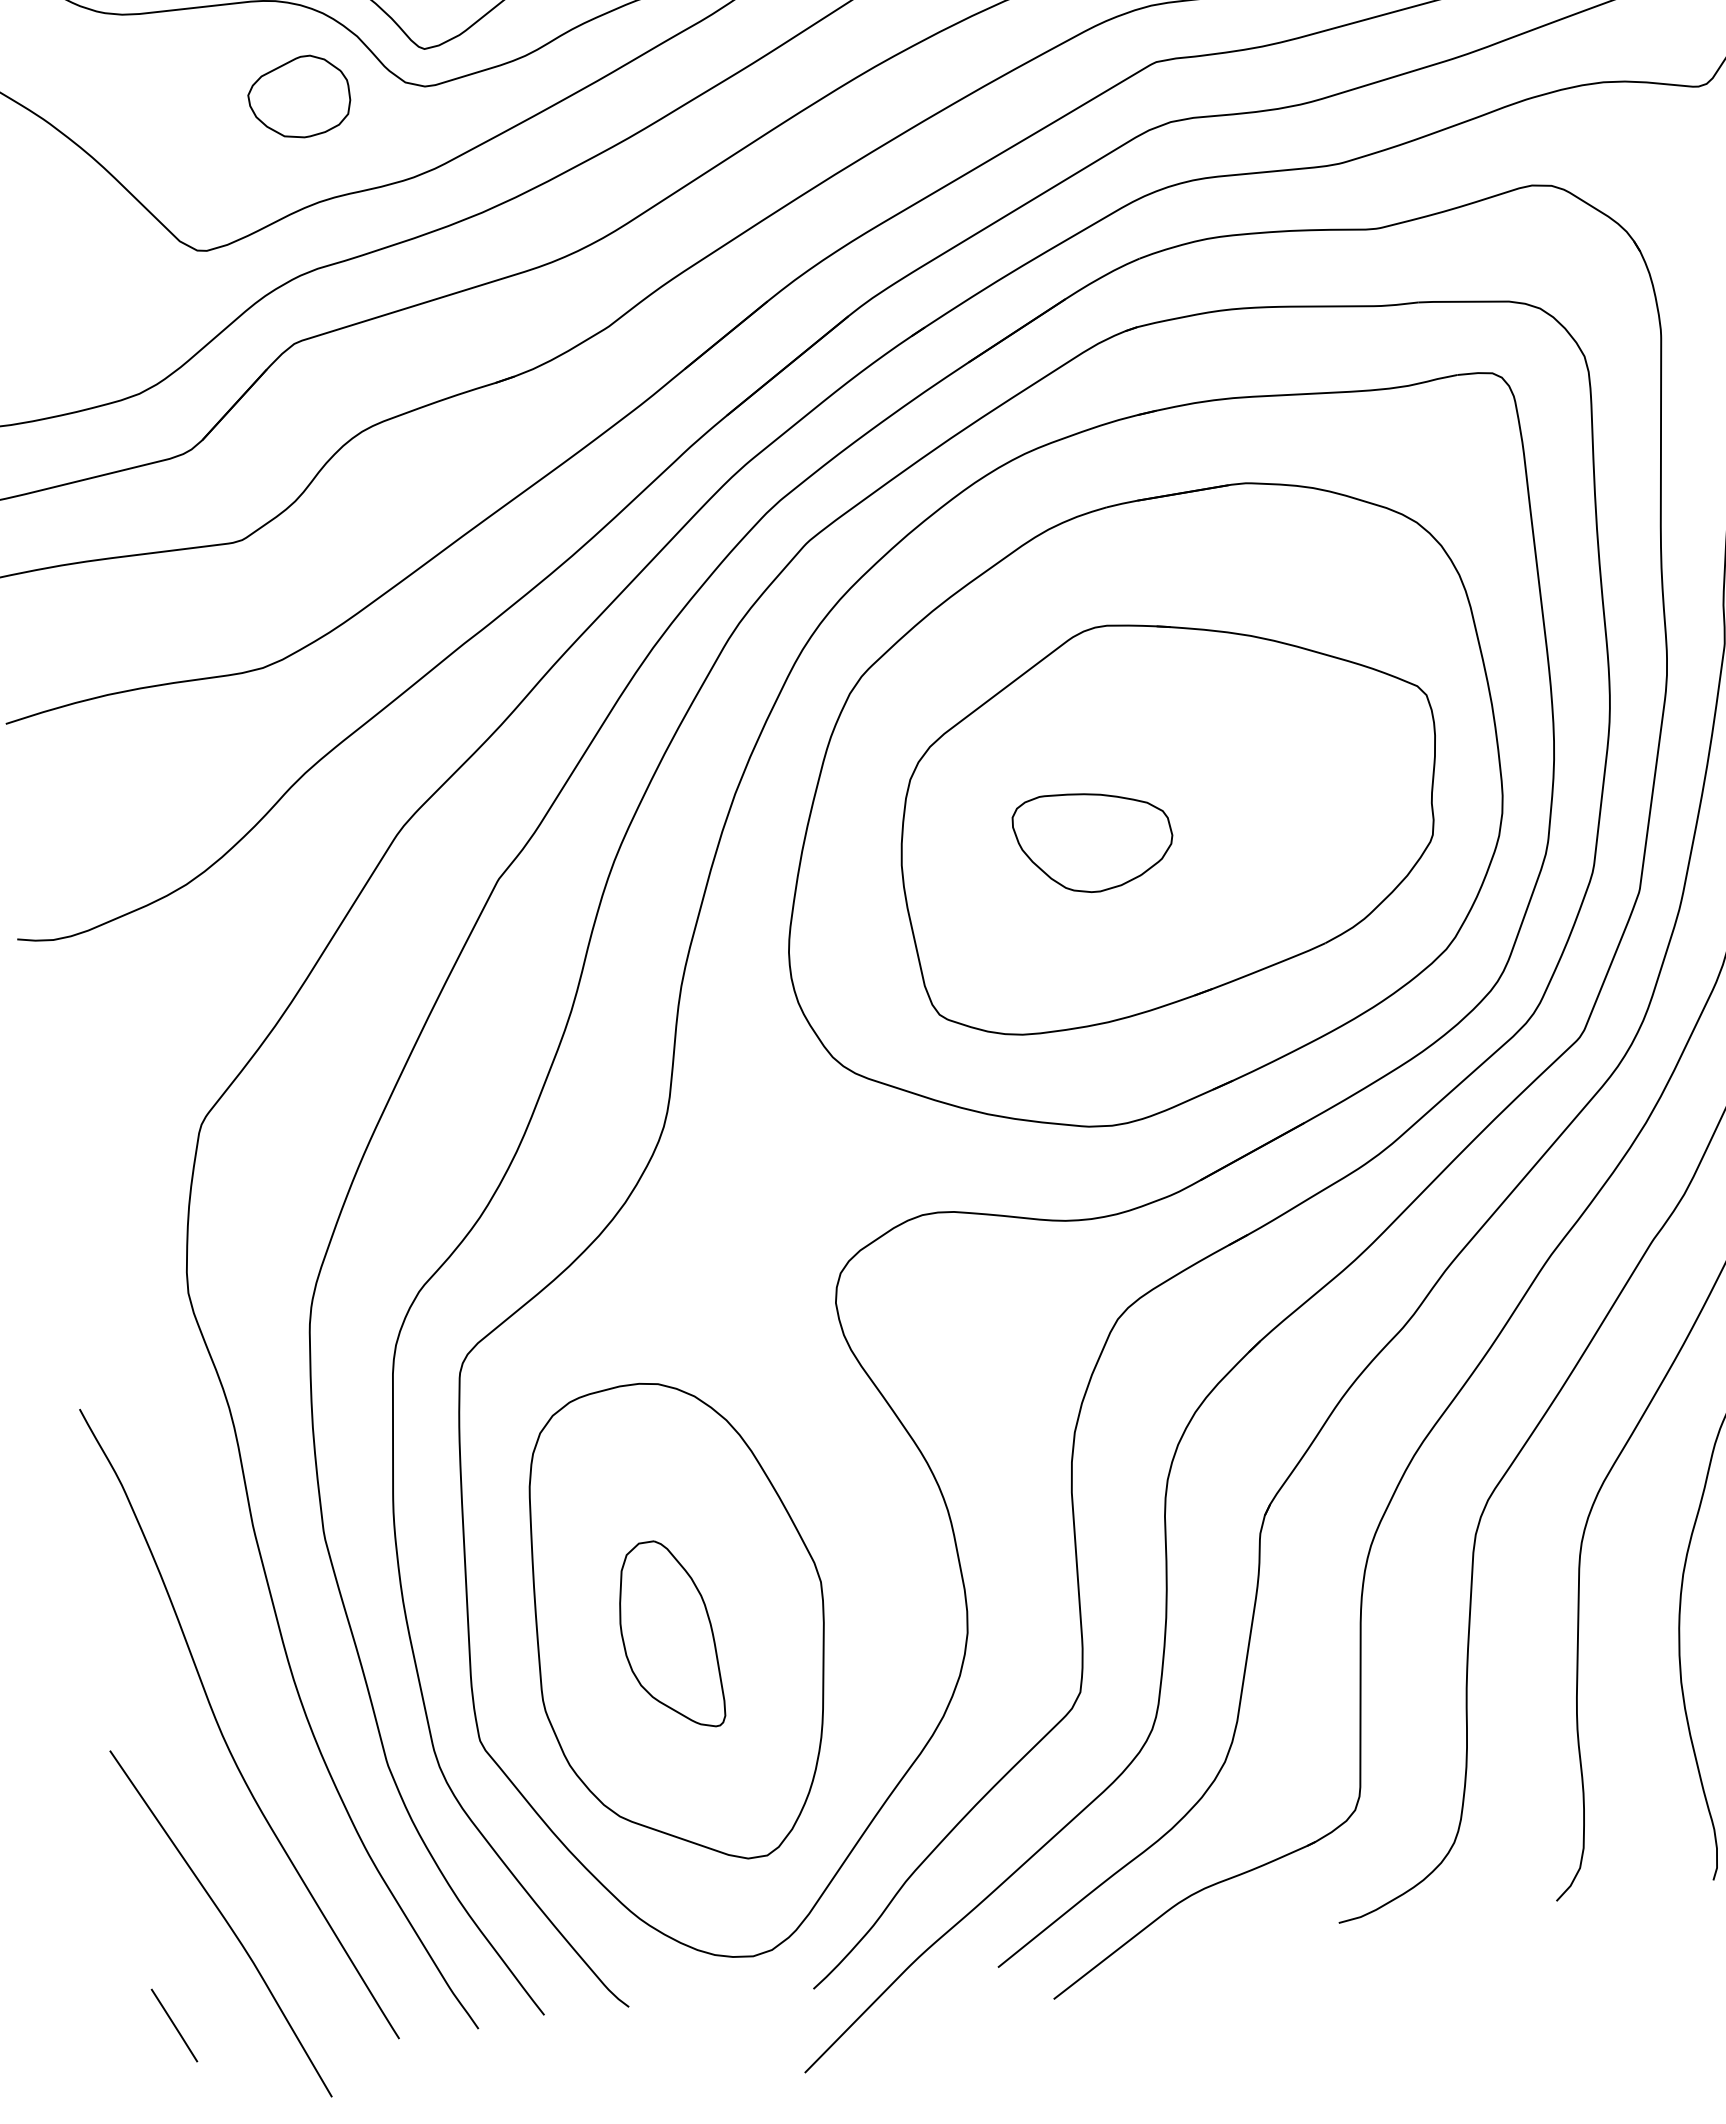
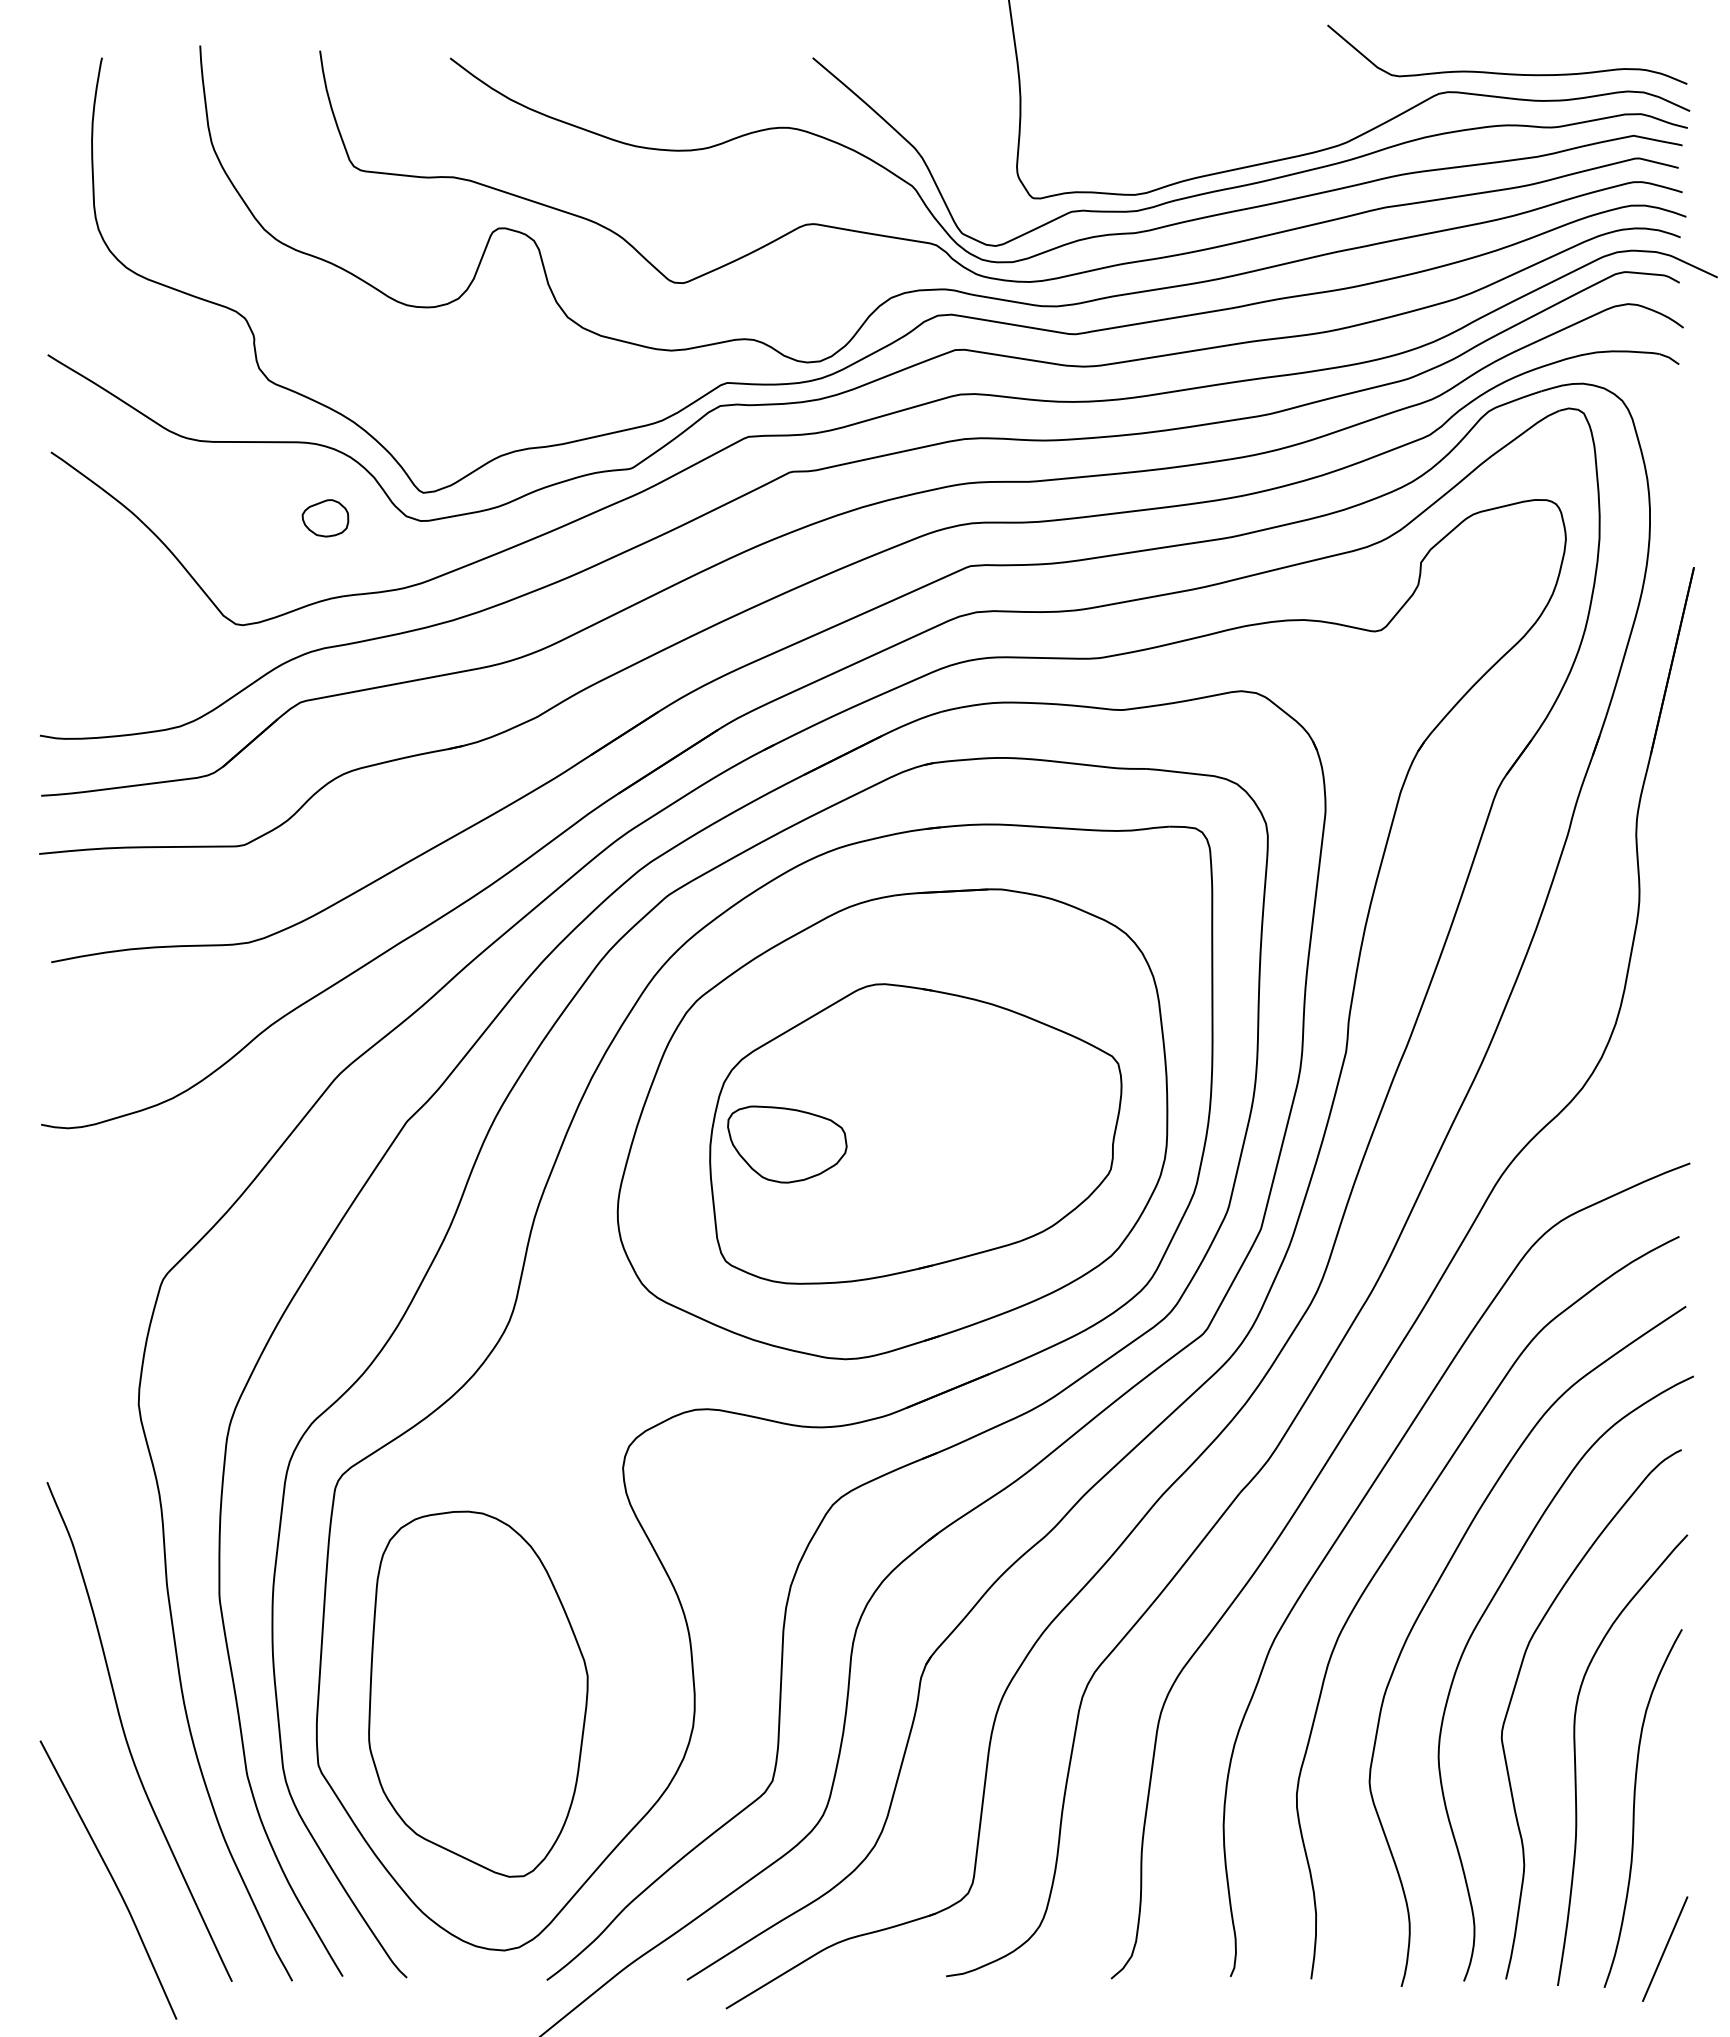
part: (299, 97) -> (325, 518), size x0.6
part: (1094, 841) -> (787, 1144), moved
part: (668, 1635) -> (468, 1702), removed
line: (173, 2024) -> (64, 1951), removed

